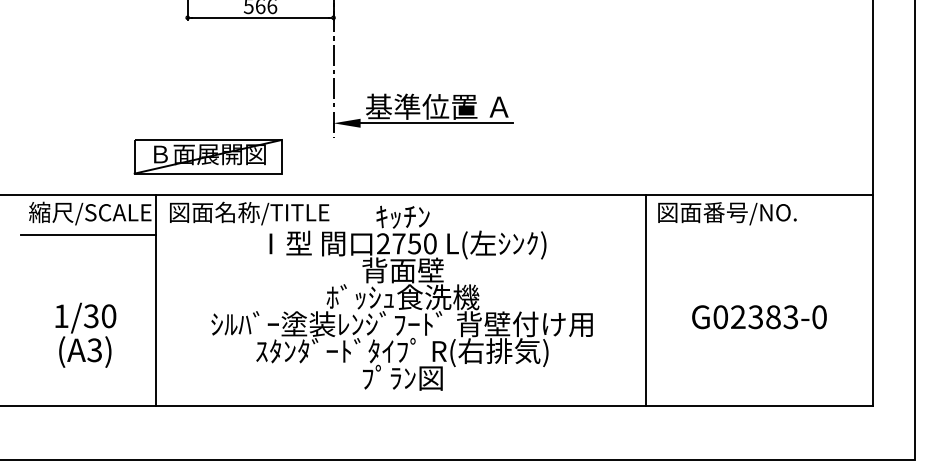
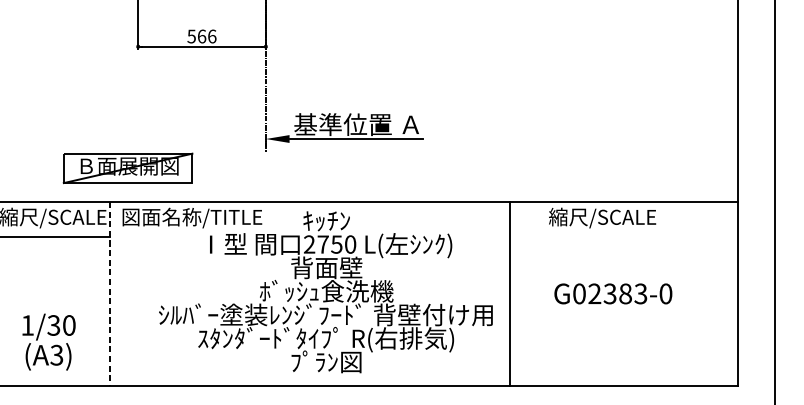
part: (207, 156) -> (127, 168), moved
text: (726, 213) -> (609, 218), 図面番号/NO. -> 縮尺/SCALE
line: (155, 300) -> (110, 294), solid -> dashed
line: (645, 300) -> (509, 294), moved
text: (759, 317) -> (613, 294), moved
text: (85, 334) -> (48, 341), moved

